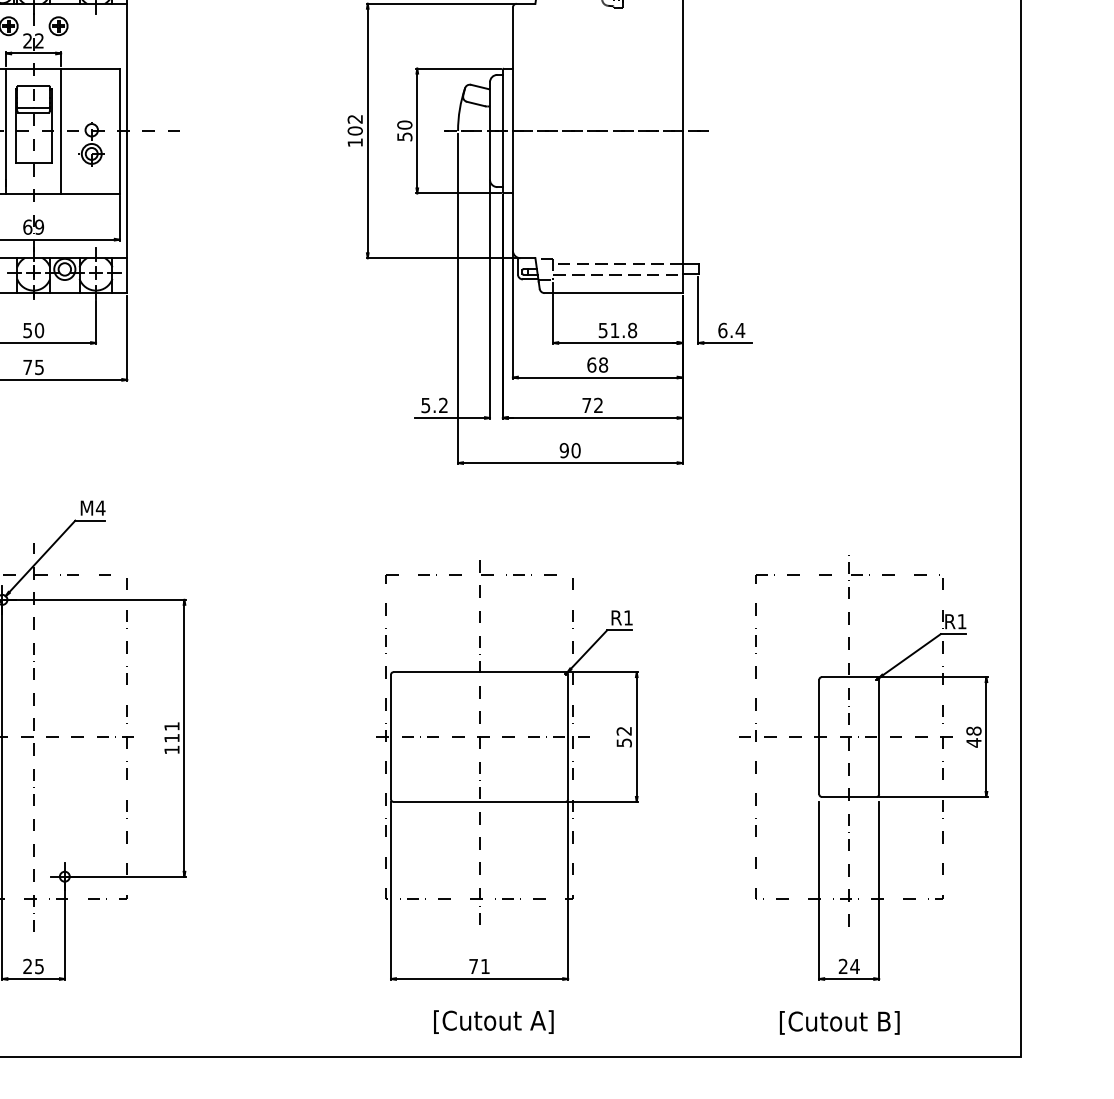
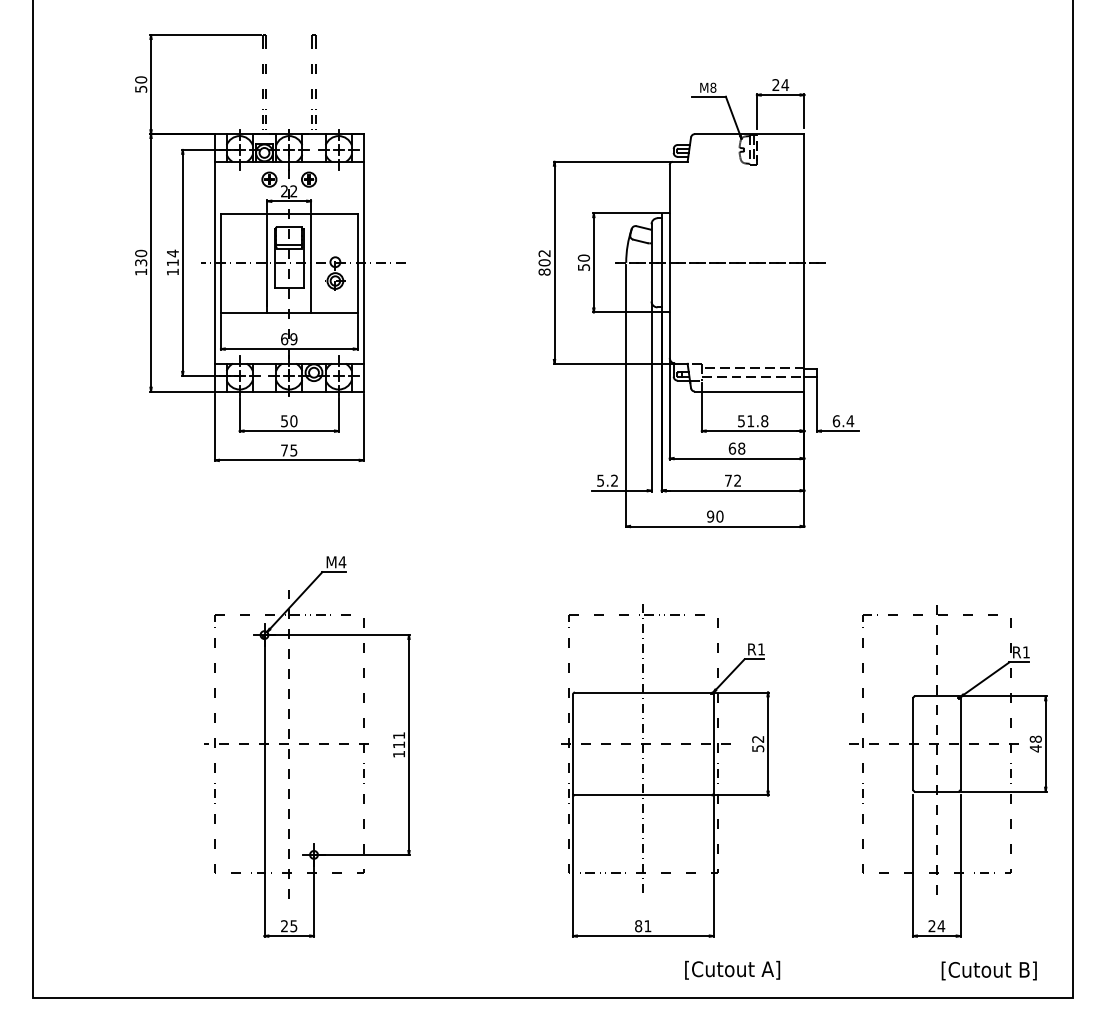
text: (355, 141) -> (544, 271), 102 -> 802
text: (473, 966) -> (638, 926), 71 -> 81
text: (493, 1021) -> (732, 969), moved
text: (838, 1022) -> (988, 970), moved

